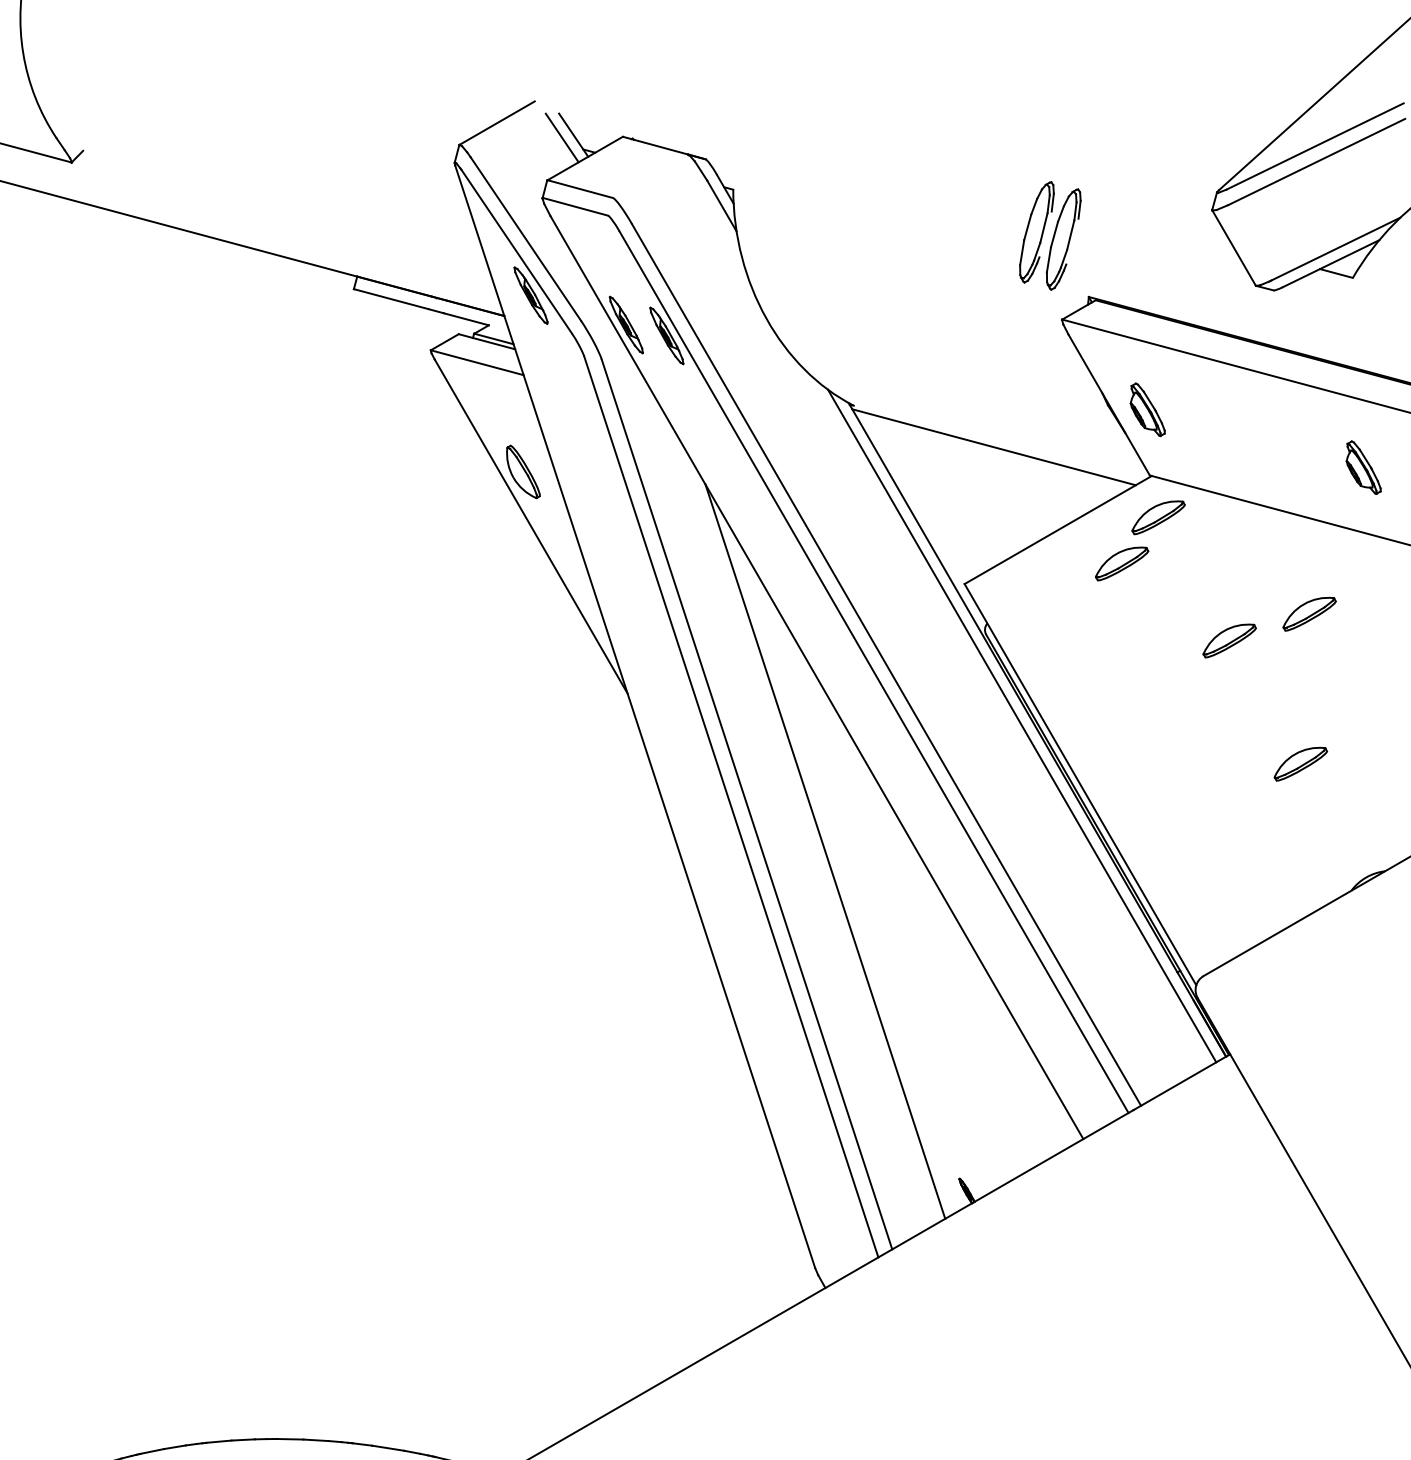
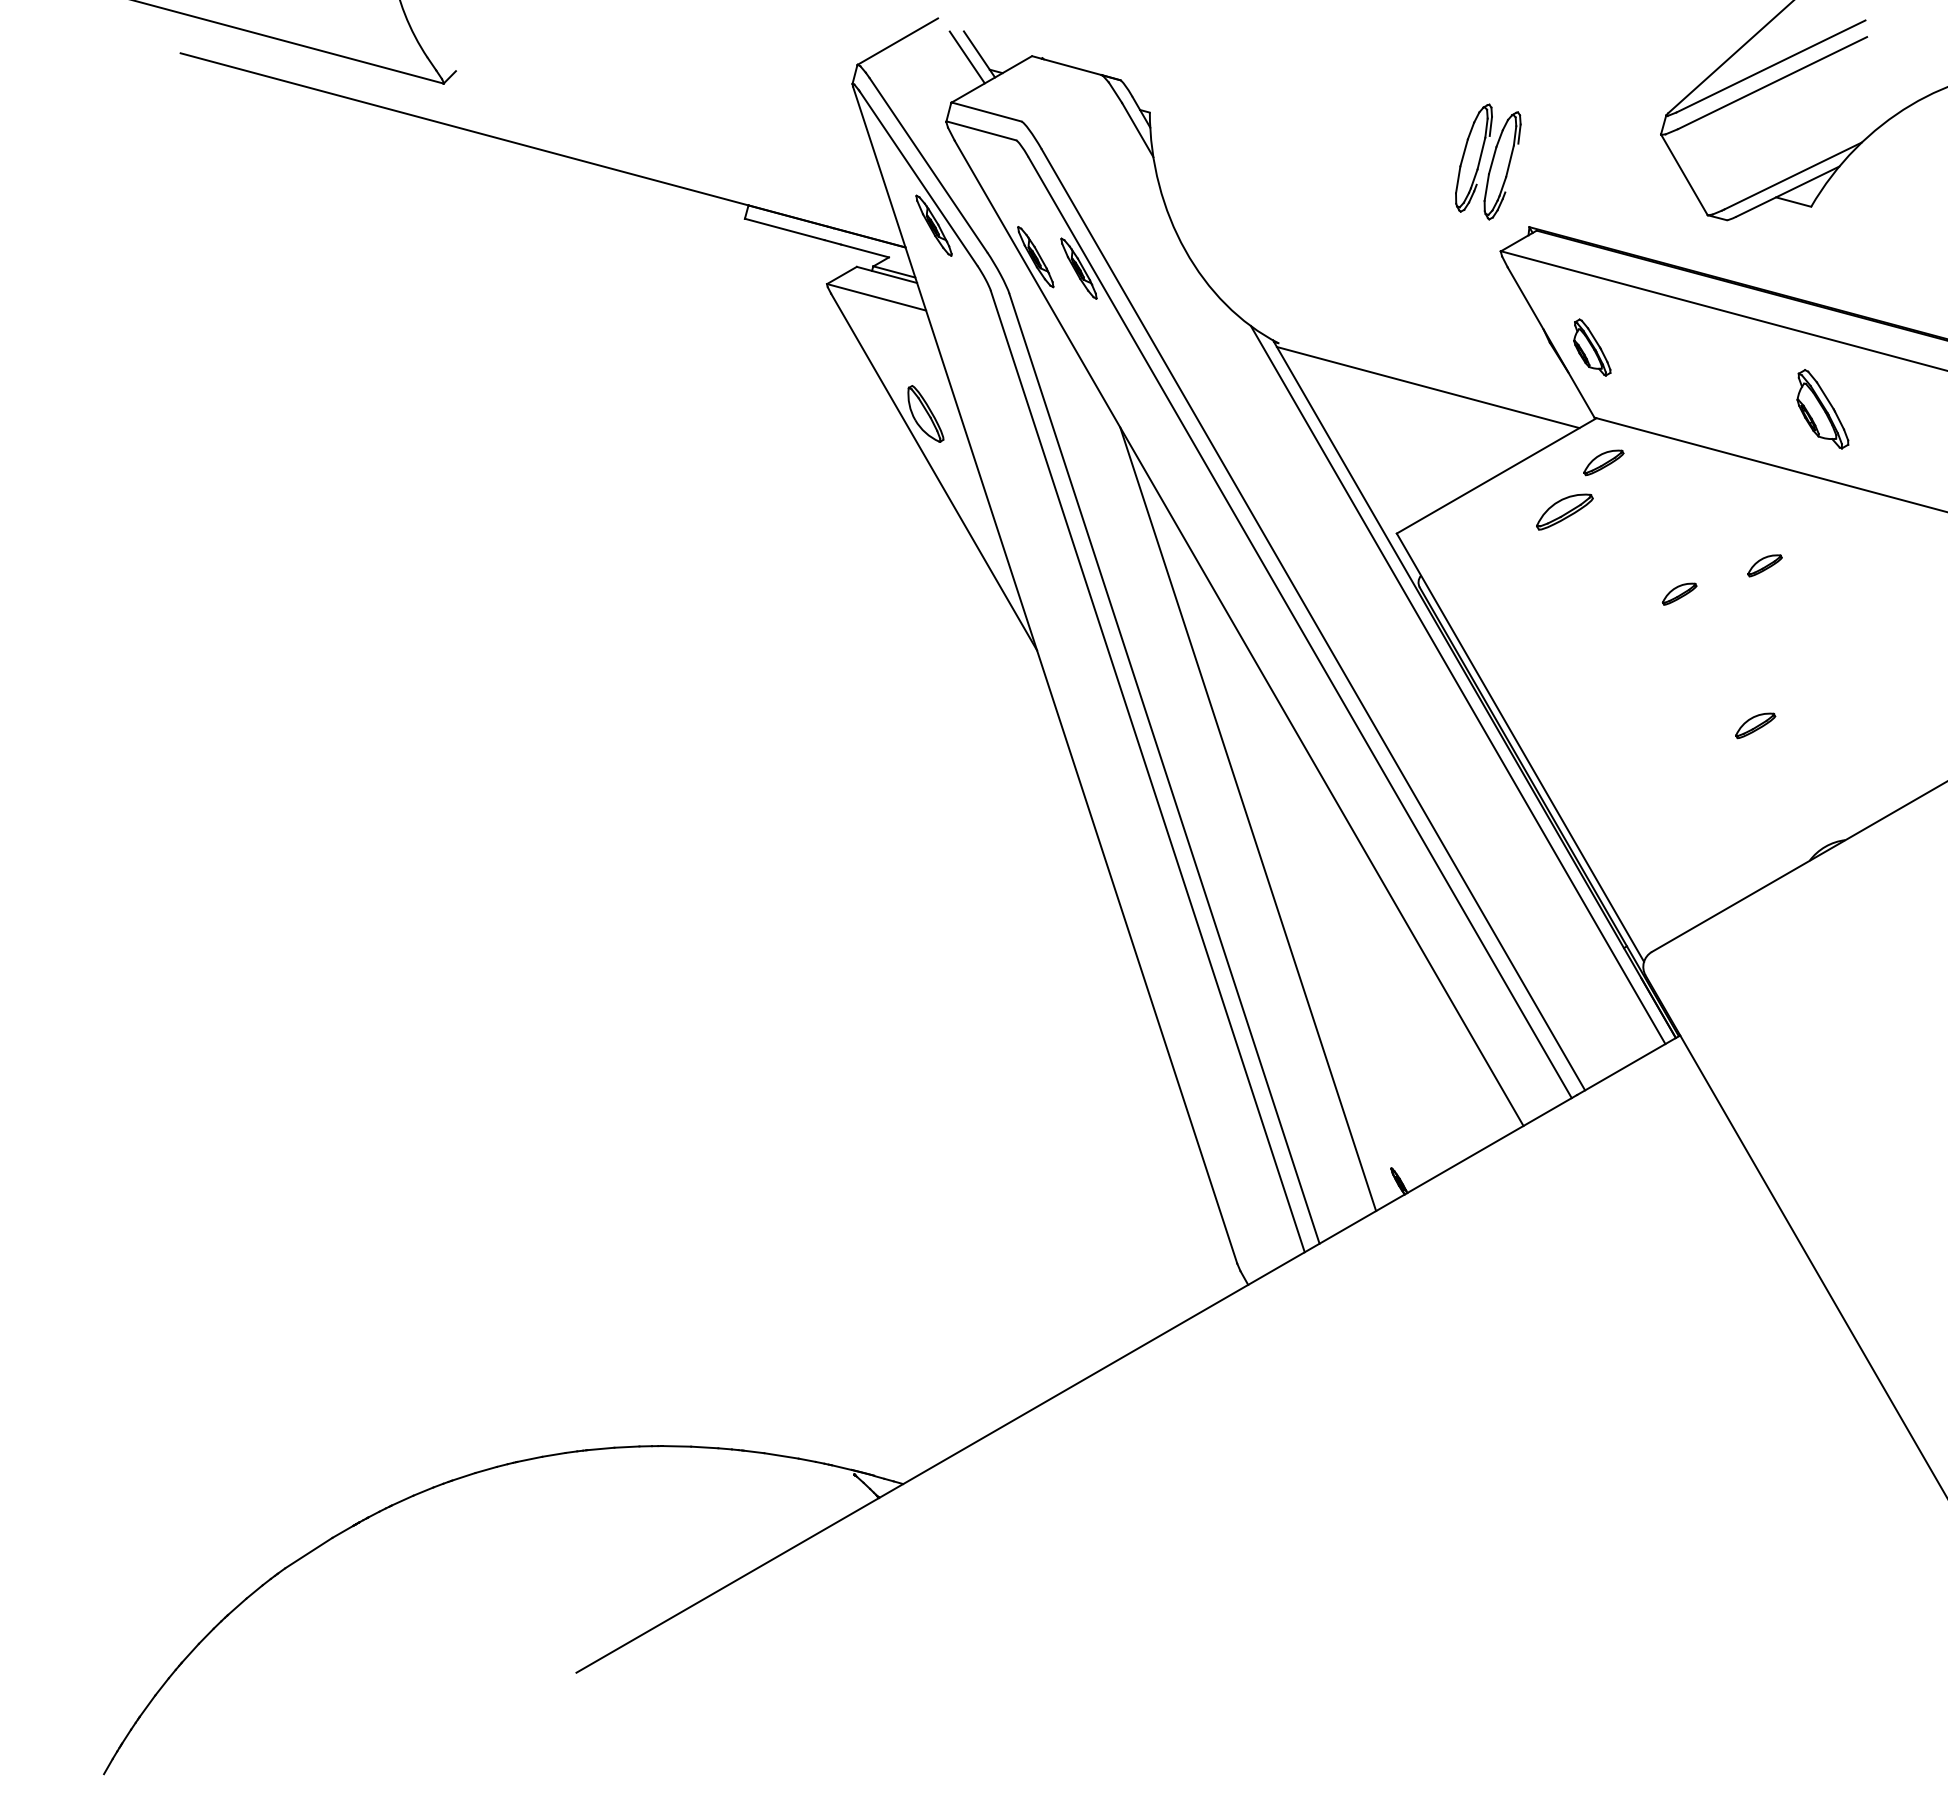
part: (1363, 467) -> (1822, 409), size x1.4
part: (1158, 517) -> (1603, 462), size x0.7
part: (1309, 613) -> (1764, 565), size x0.6
part: (1229, 640) -> (1679, 593), size x0.6
part: (1300, 763) -> (1755, 725), size x0.7

